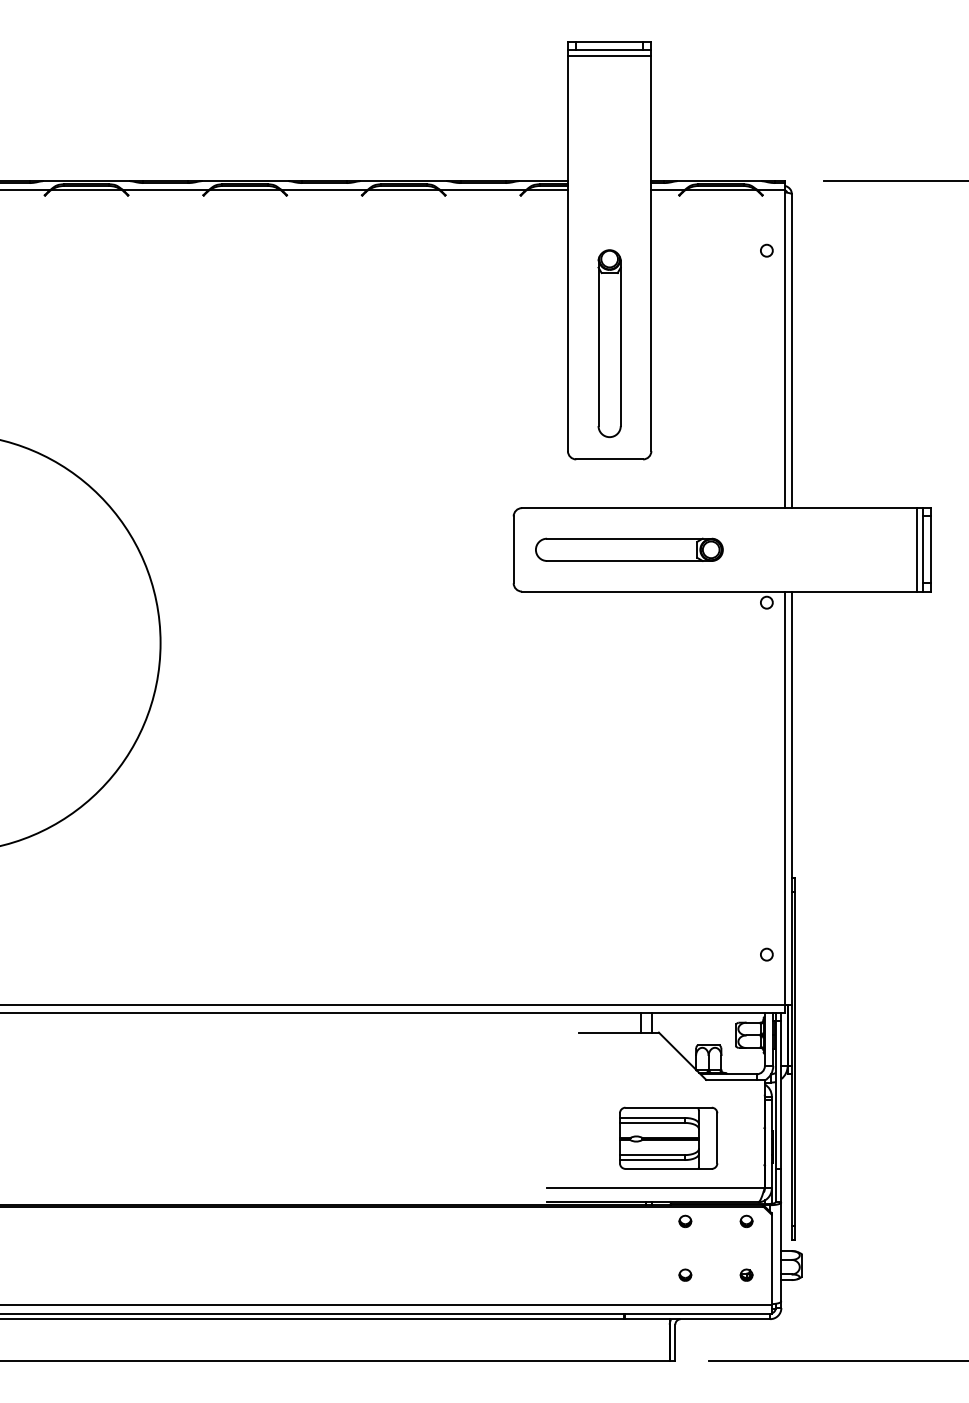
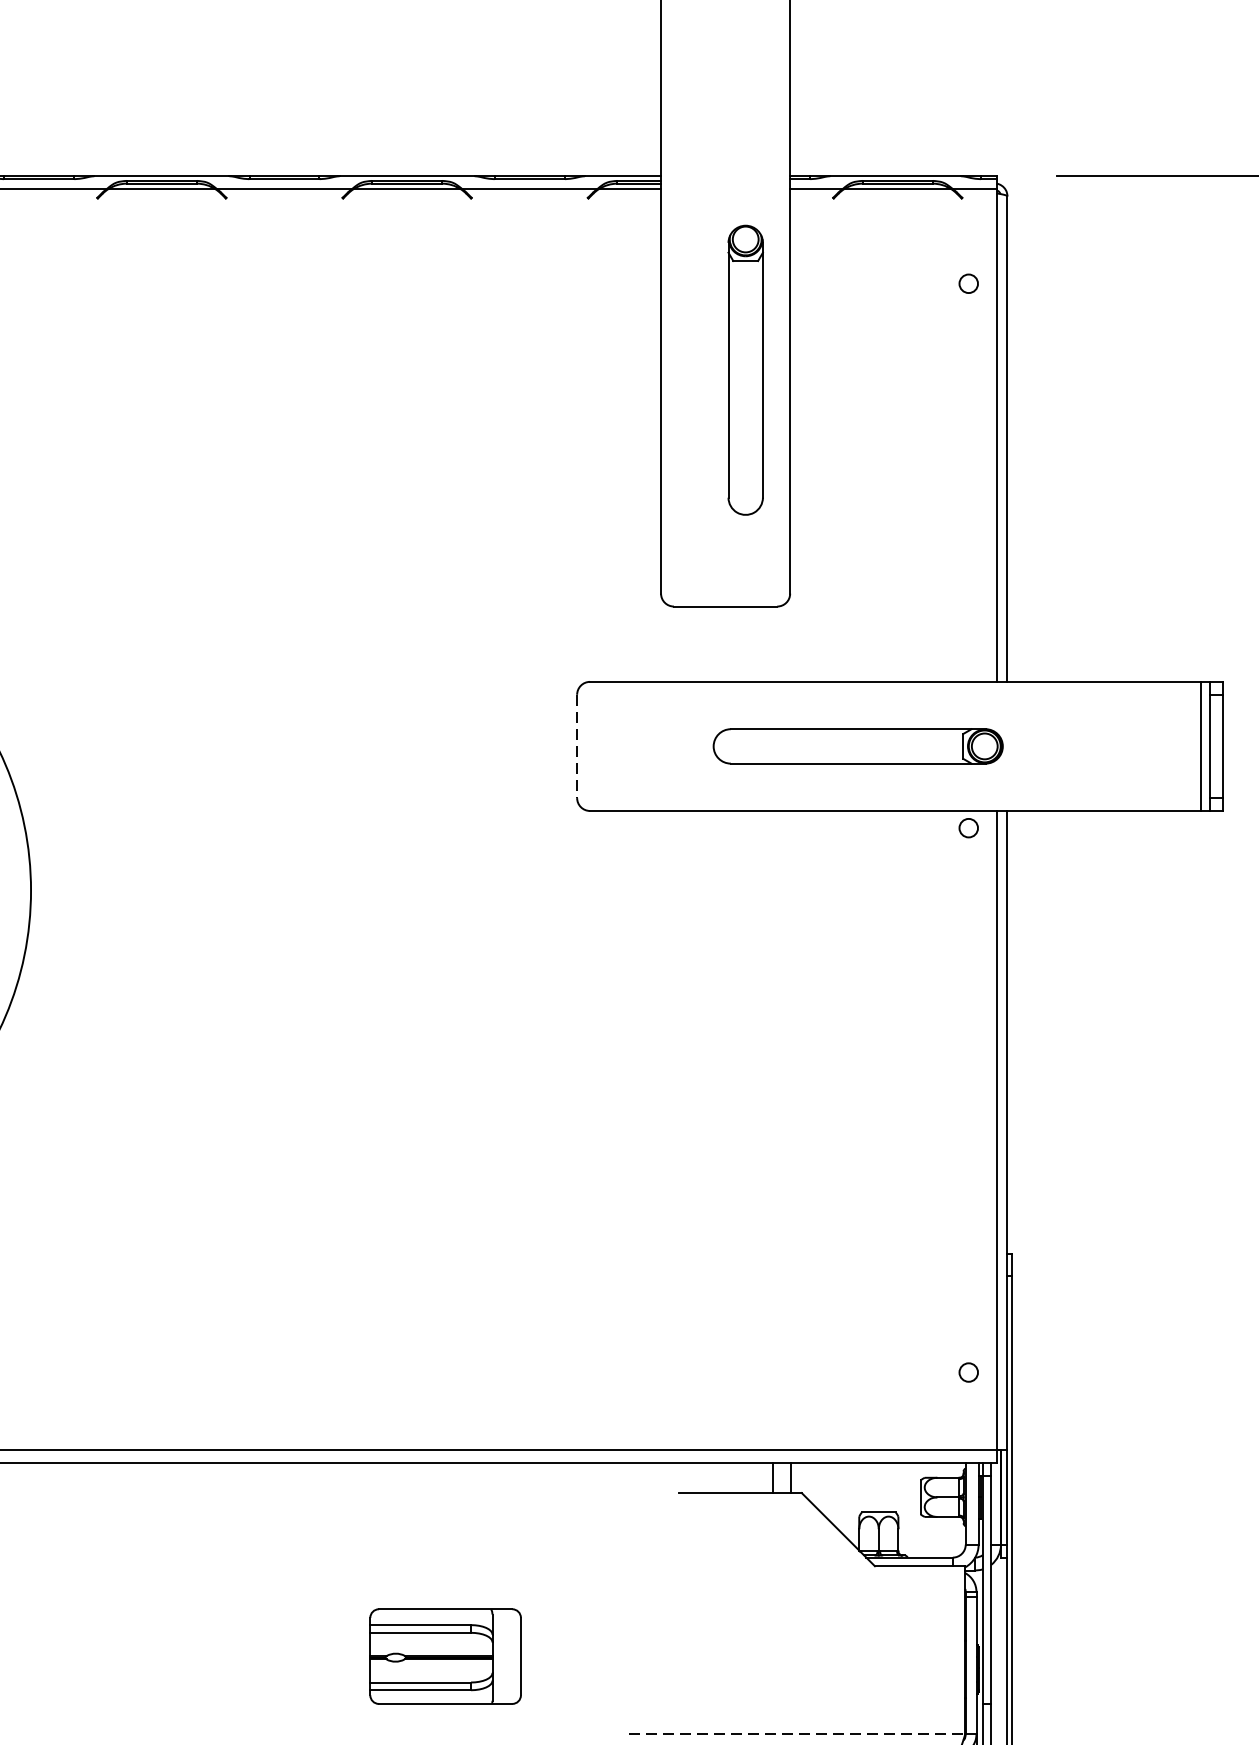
part: (609, 343) -> (745, 370), moved
part: (629, 549) -> (858, 745), moved
line: (513, 550) -> (576, 747), solid -> dashed
part: (668, 1137) -> (445, 1655), moved
line: (655, 1188) -> (796, 1734), solid -> dashed

